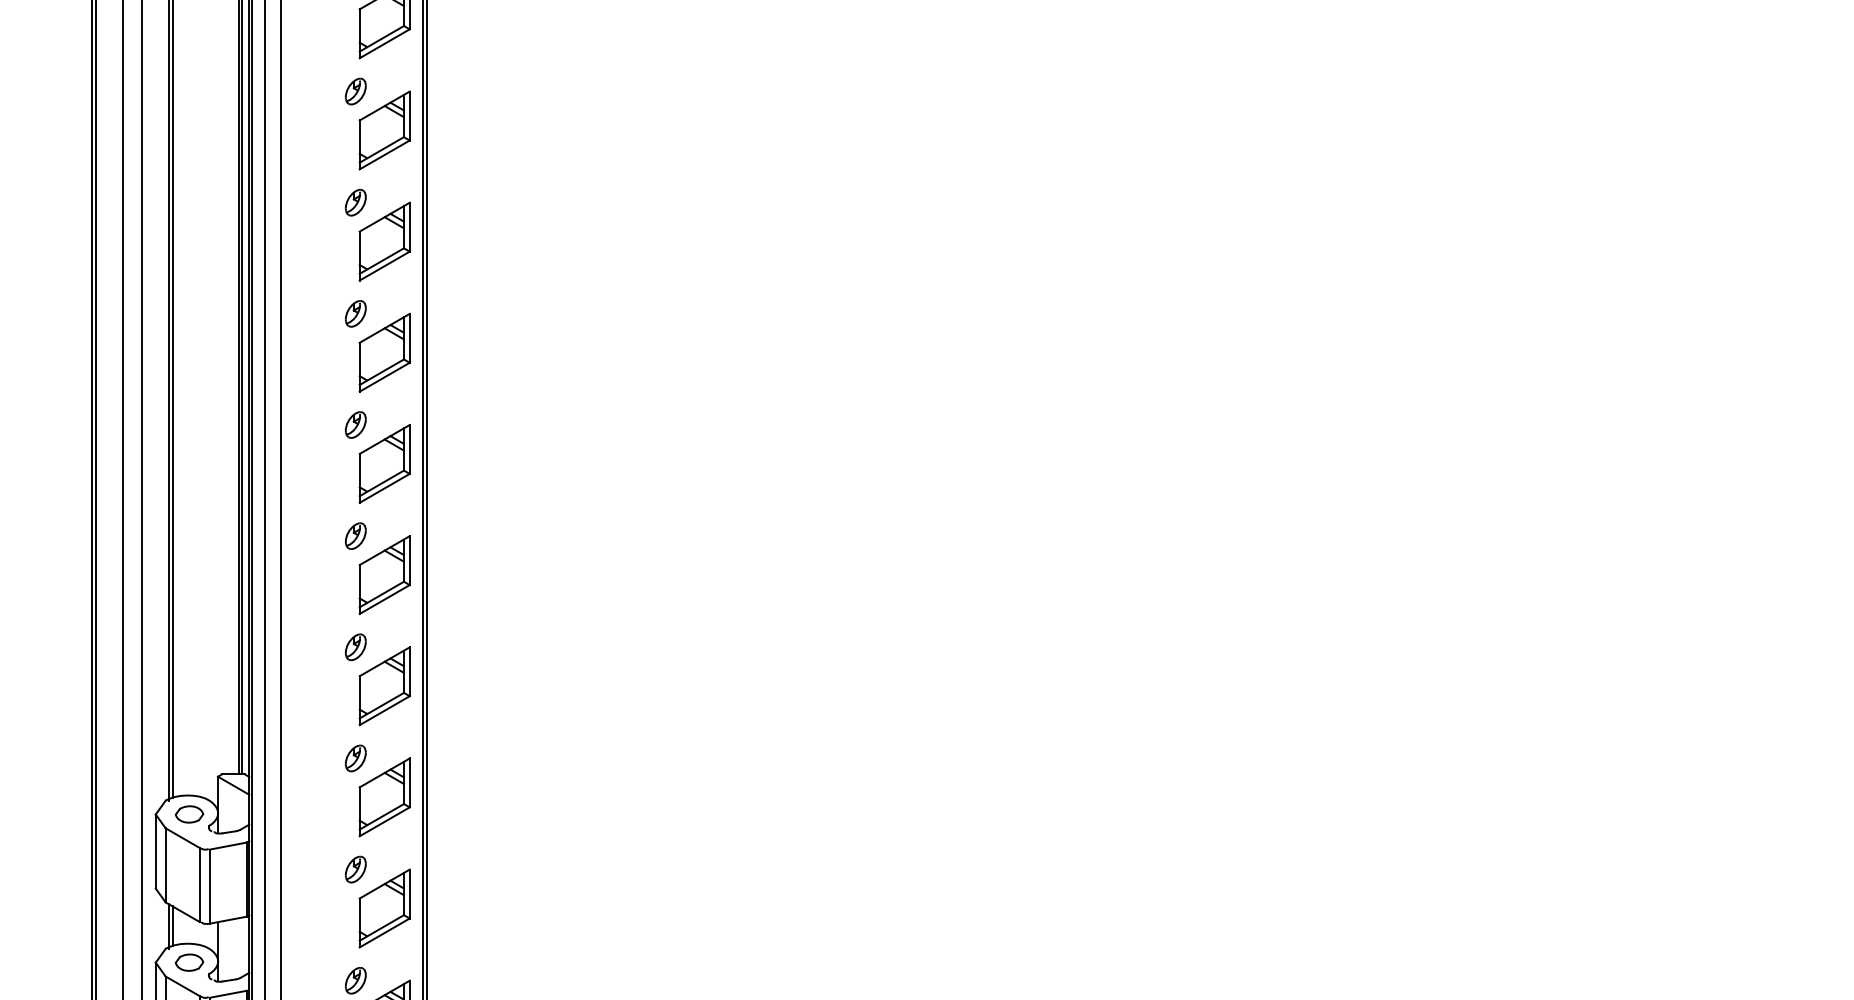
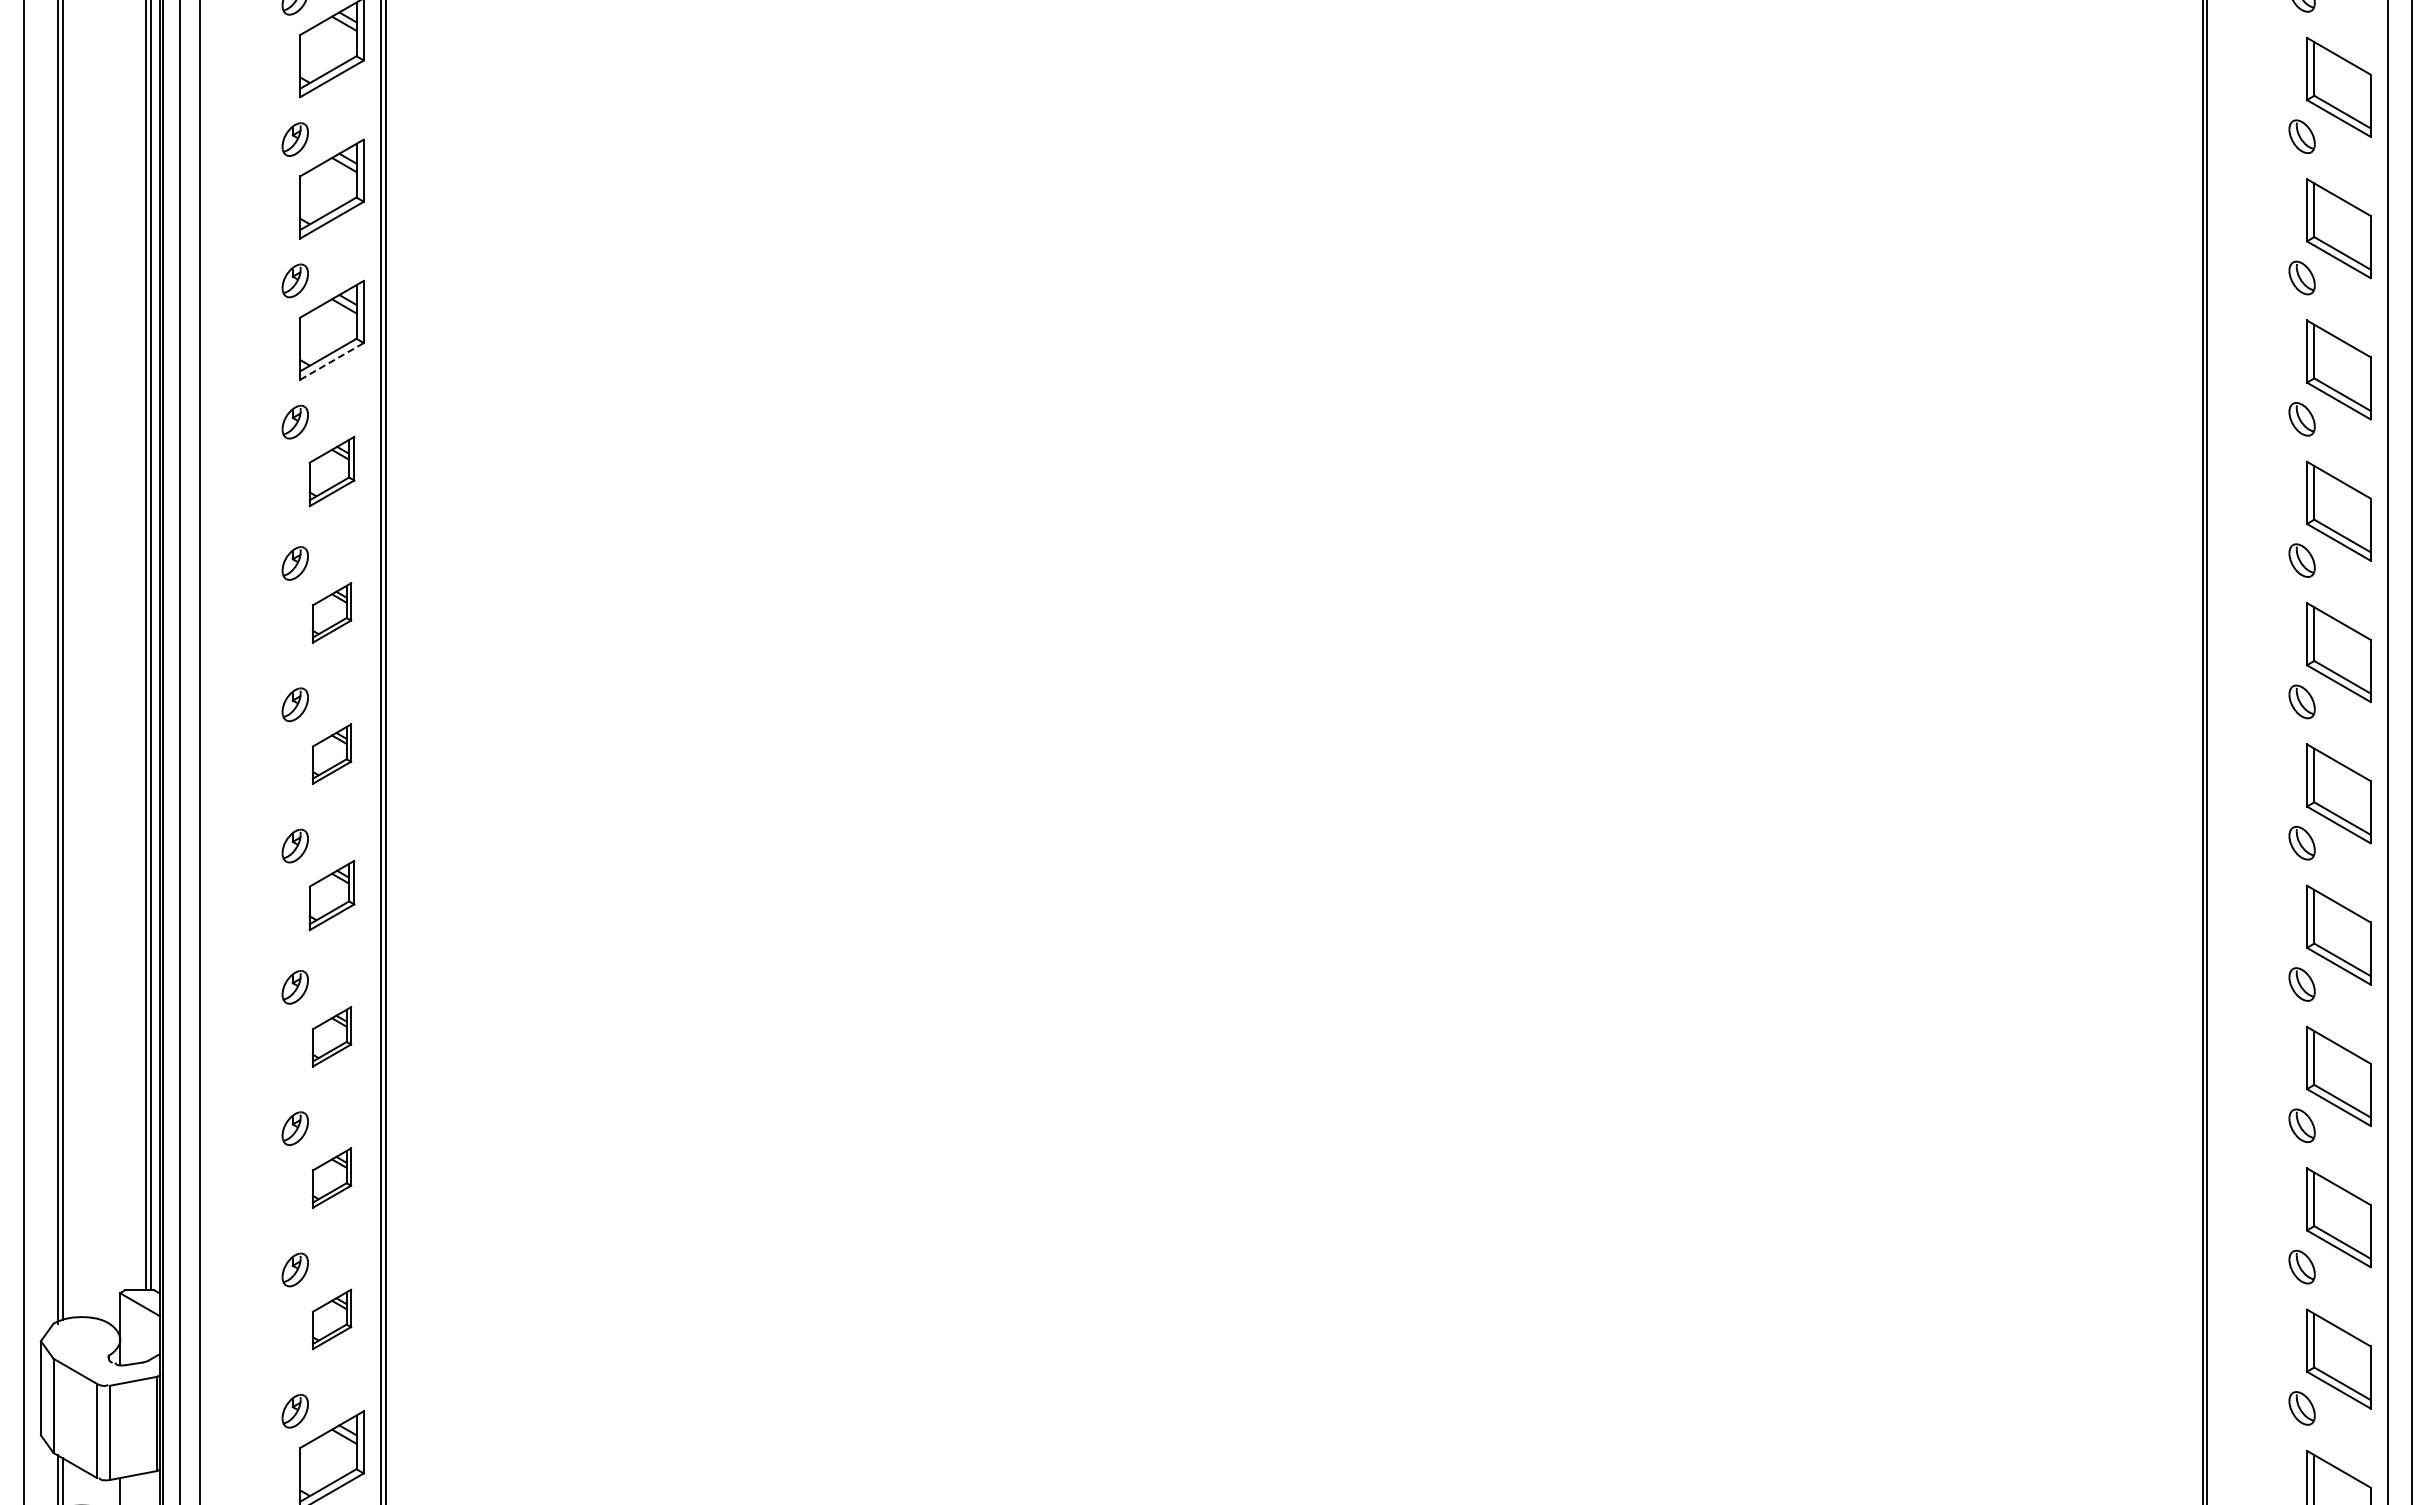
line: (385, 43) -> (332, 361), solid -> dashed
part: (384, 130) -> (331, 471), size x0.7
part: (384, 241) -> (331, 612), size x0.6
part: (384, 352) -> (331, 753), size x0.6
part: (384, 463) -> (331, 895), size x0.7
part: (384, 574) -> (331, 1036), size x0.6
part: (384, 685) -> (331, 1177), size x0.6
part: (384, 797) -> (331, 1319), size x0.6
part: (189, 813) -> (83, 1340), removed

